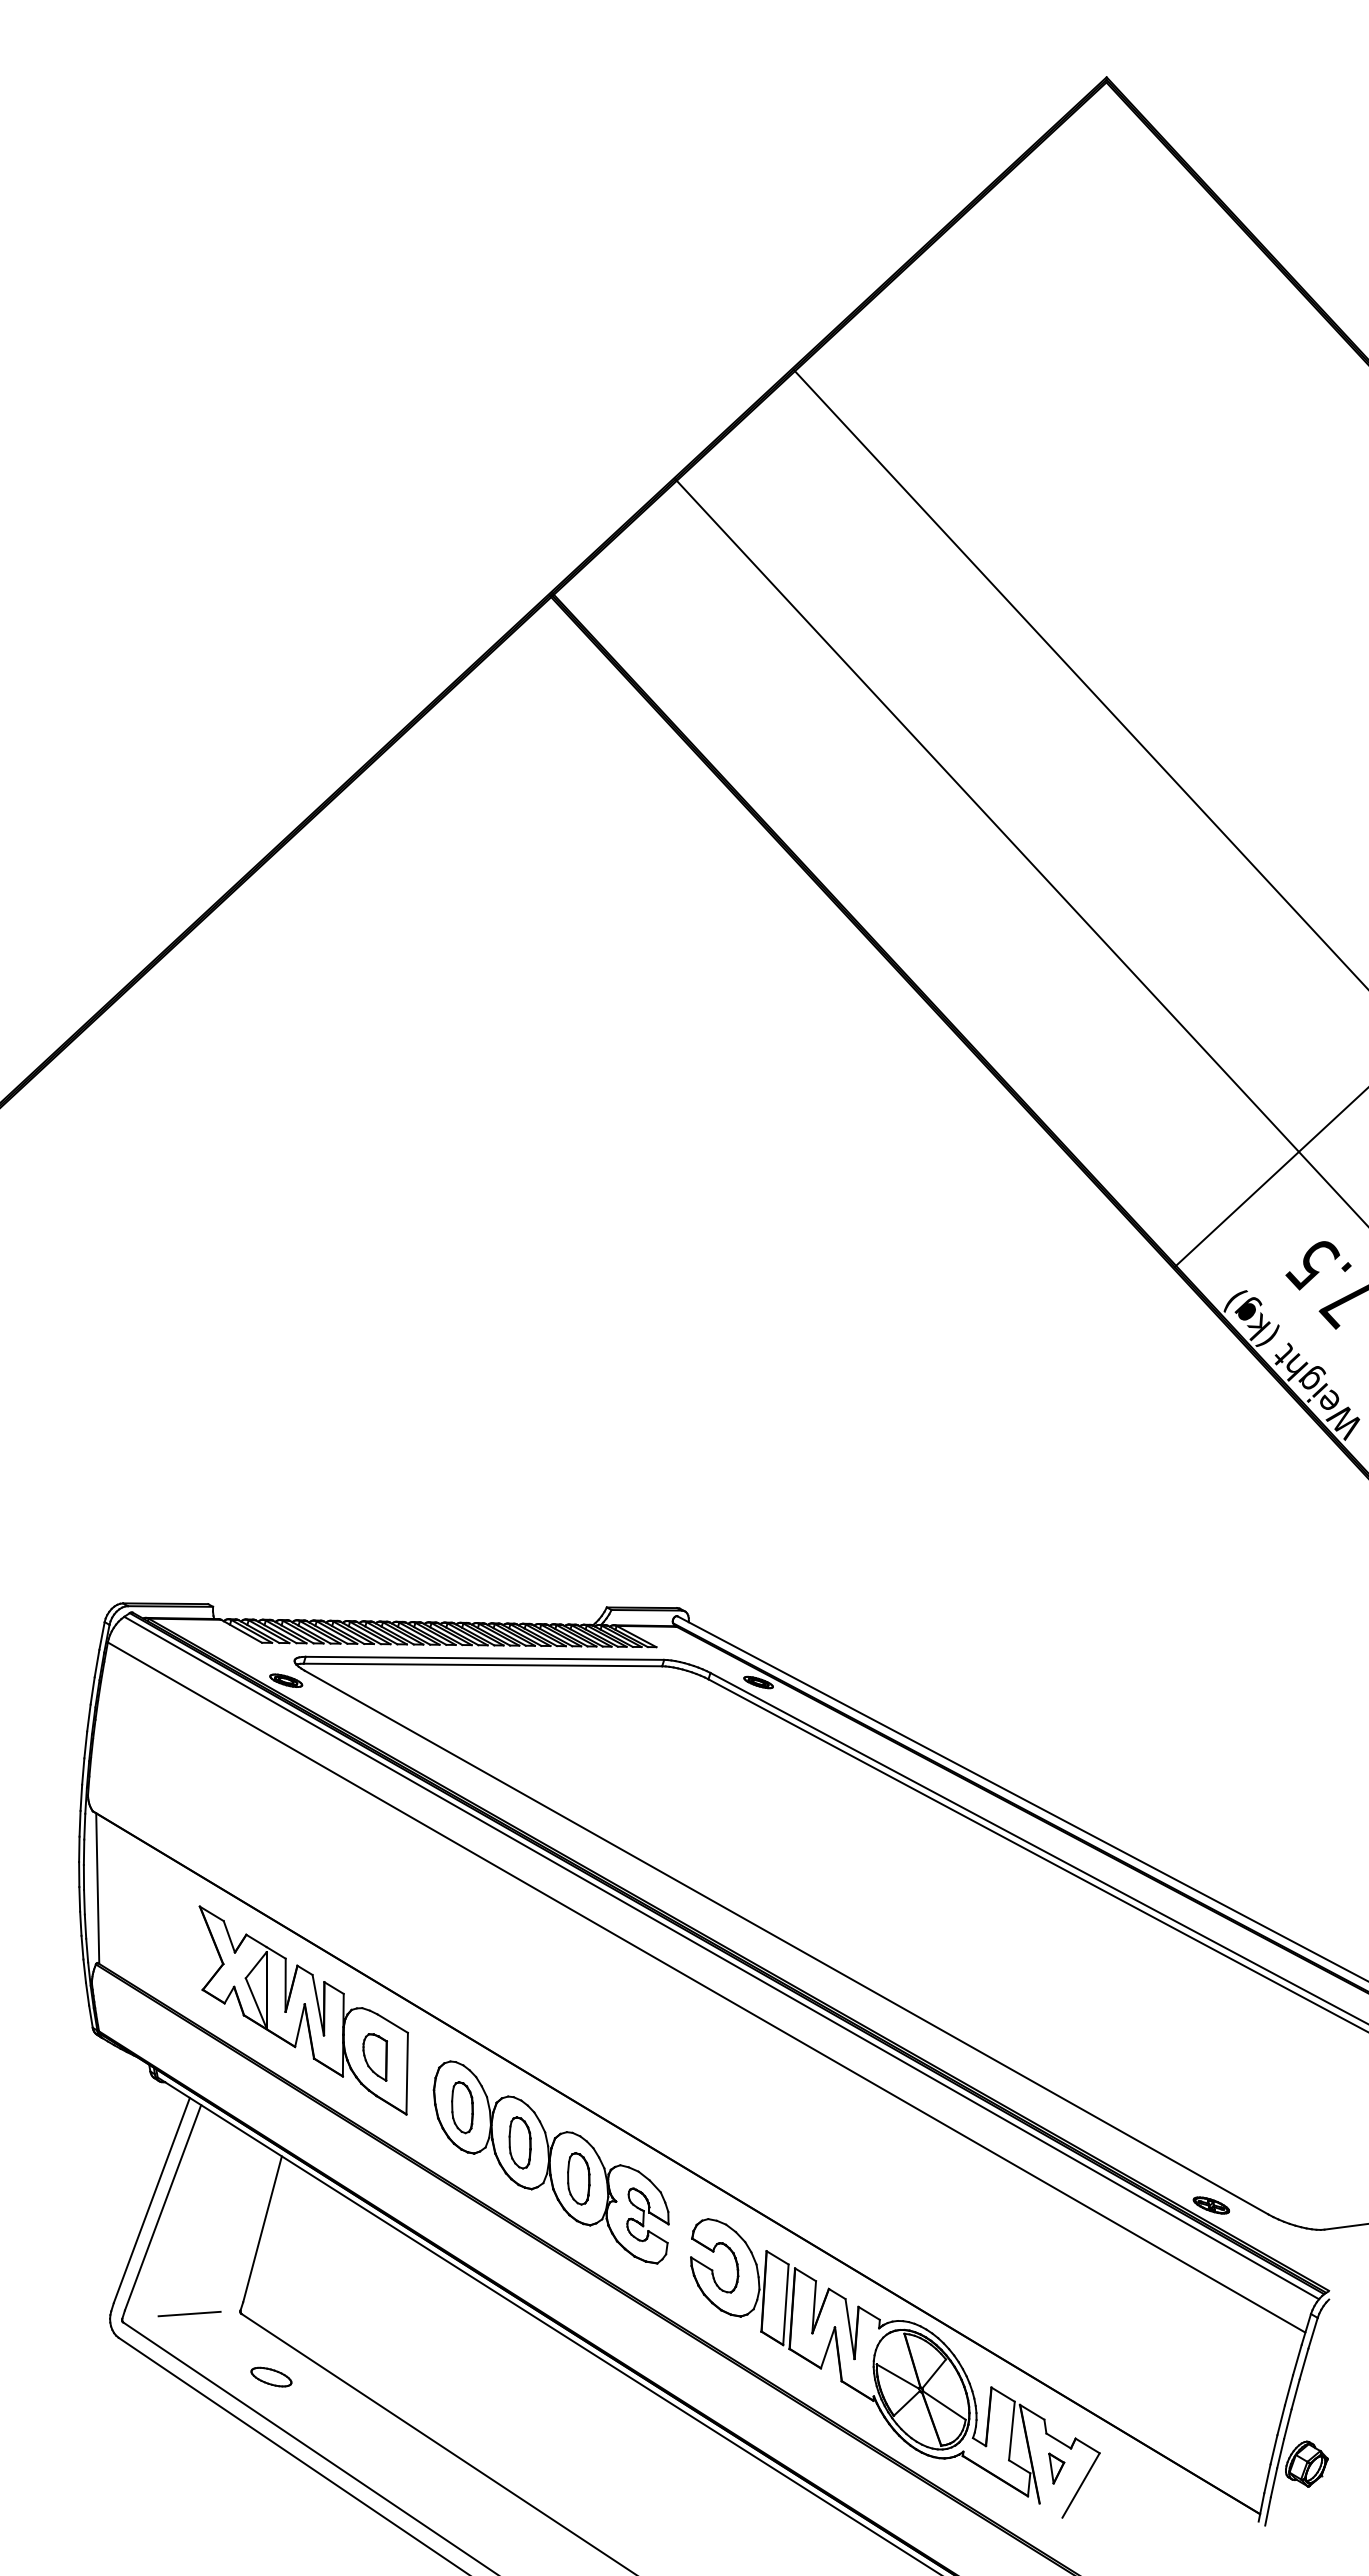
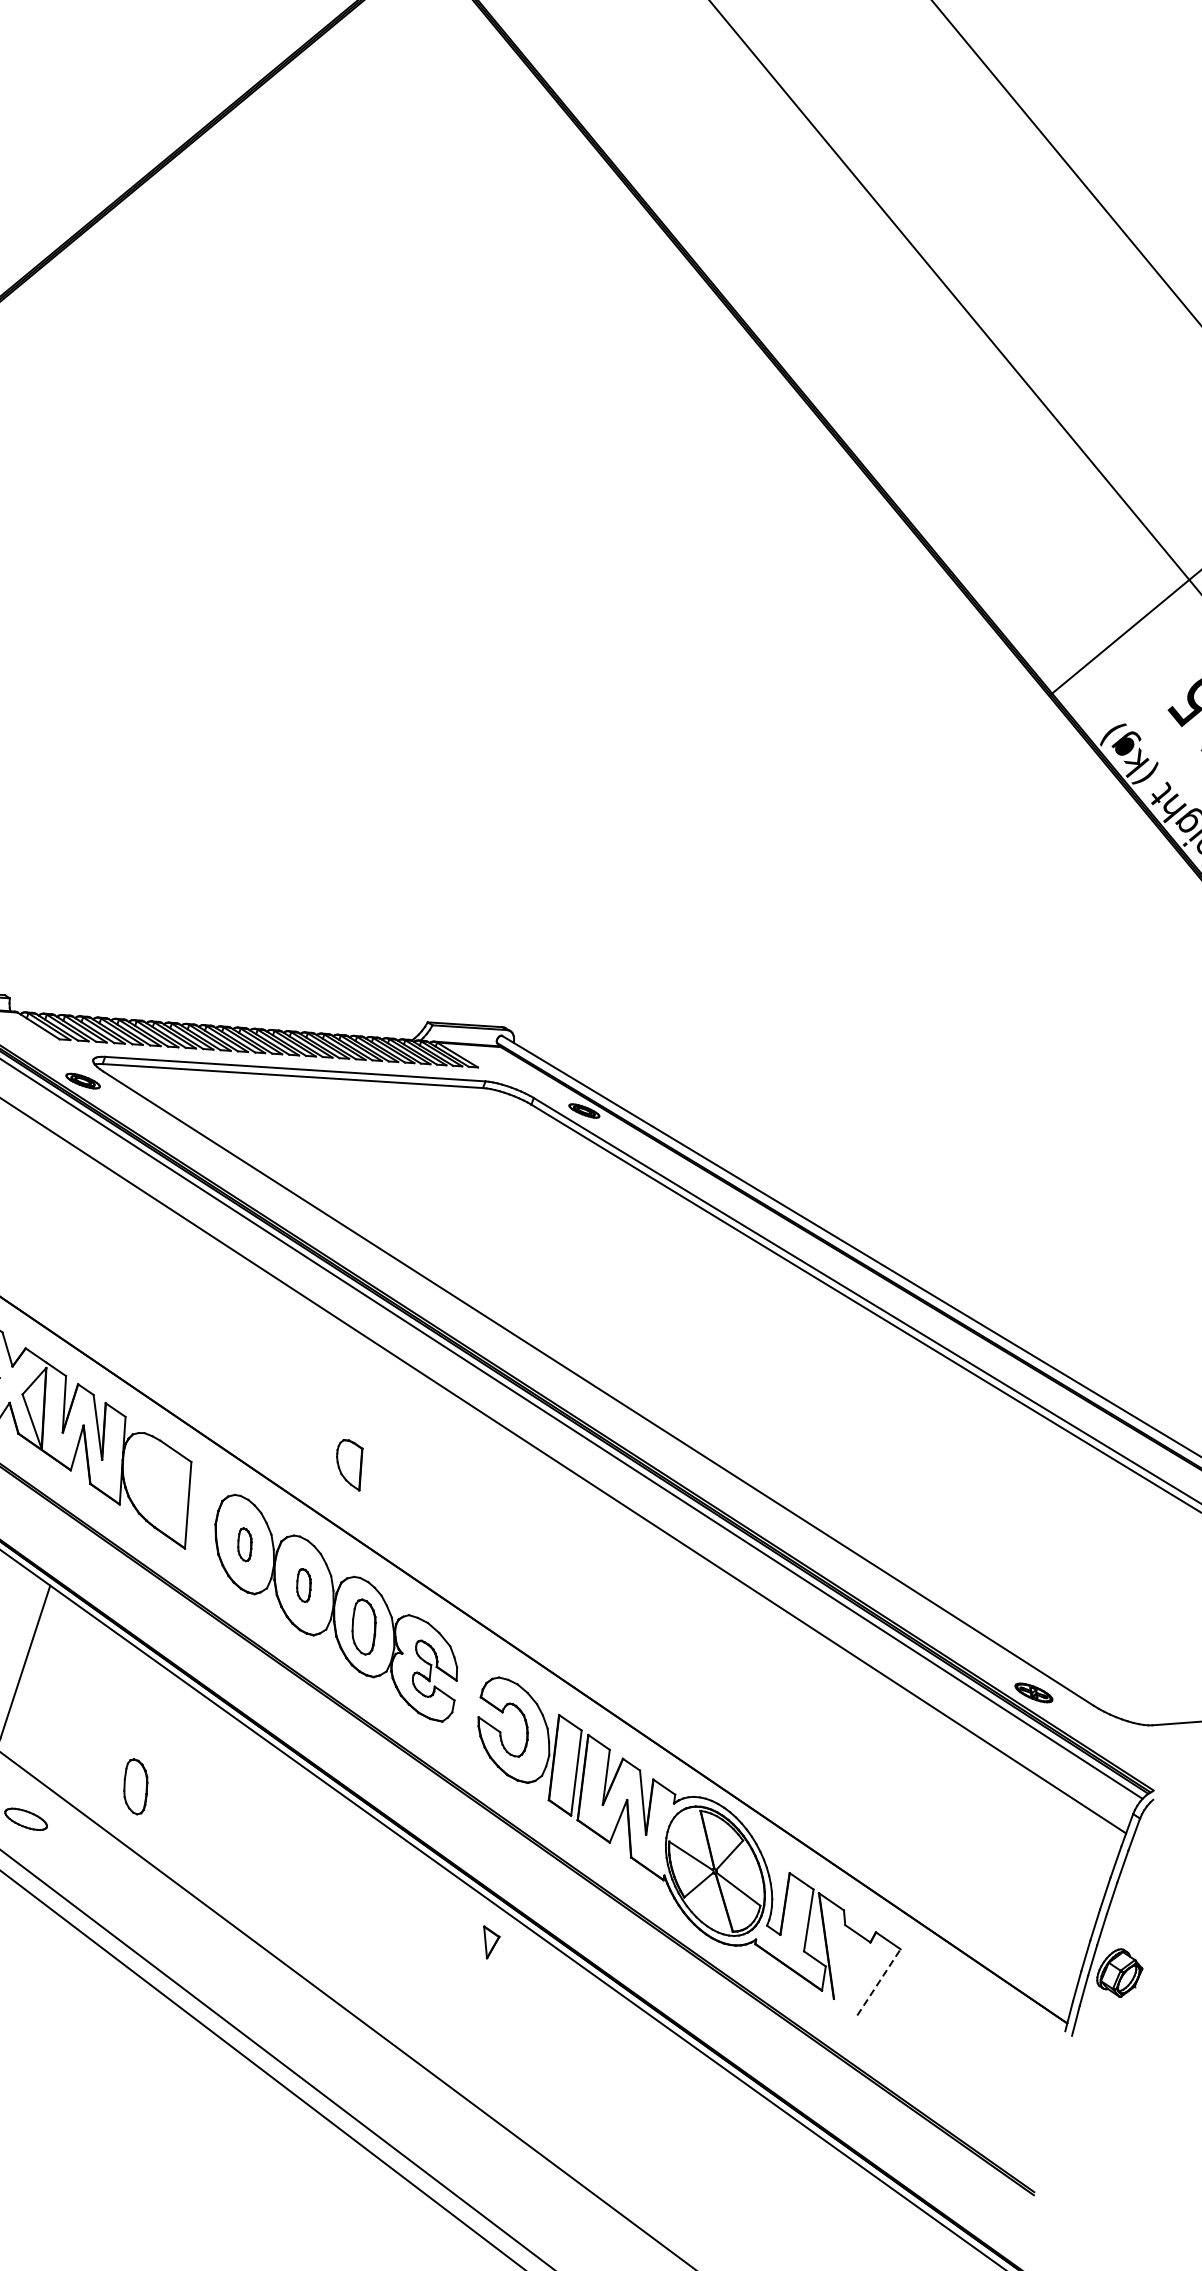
part: (375, 2057) -> (349, 1465), moved
part: (462, 2107) -> (244, 1544), size x0.6
part: (519, 2142) -> (303, 1585), size x0.6
part: (372, 2340) -> (135, 1786), added
part: (1056, 2468) -> (490, 1942), moved
line: (1081, 2485) -> (879, 1982), solid -> dashed

